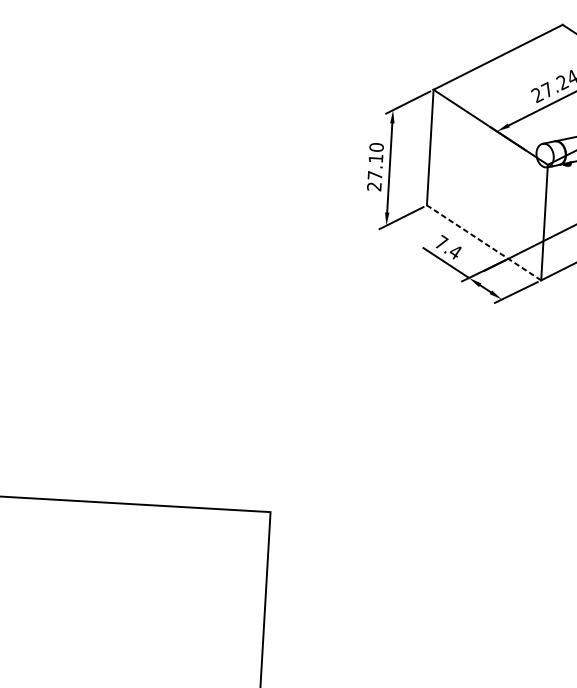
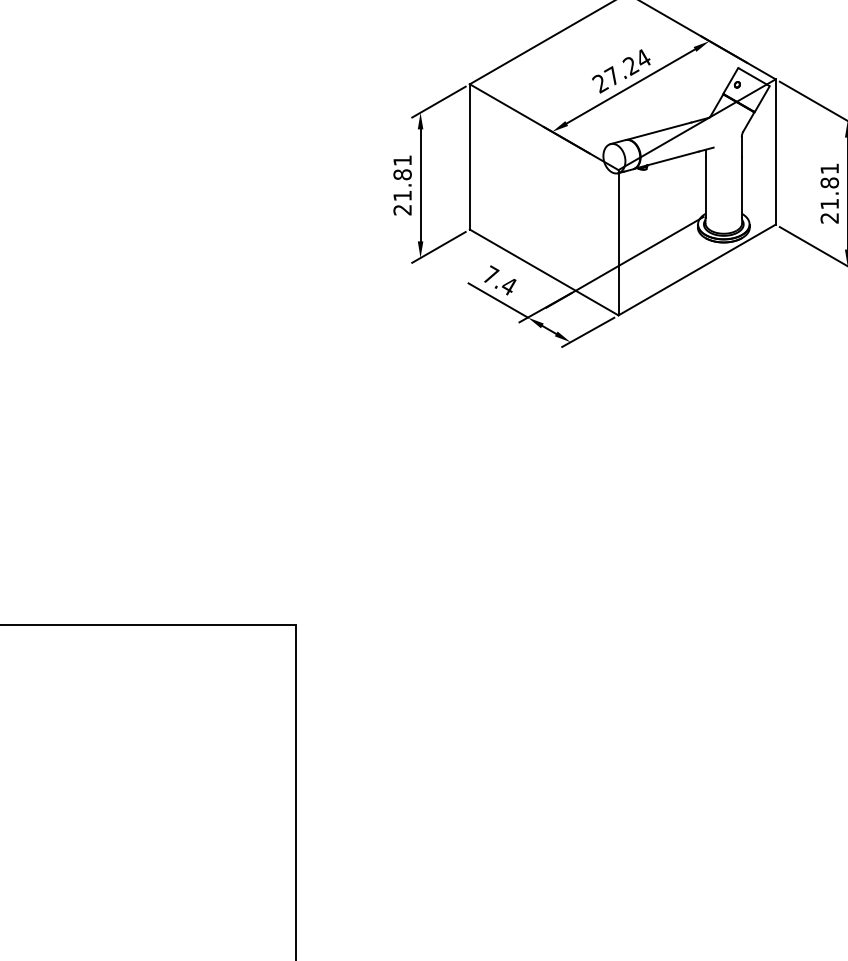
text: (375, 161) -> (402, 178), 27.10 -> 21.81
line: (484, 242) -> (544, 272), dashed -> solid

